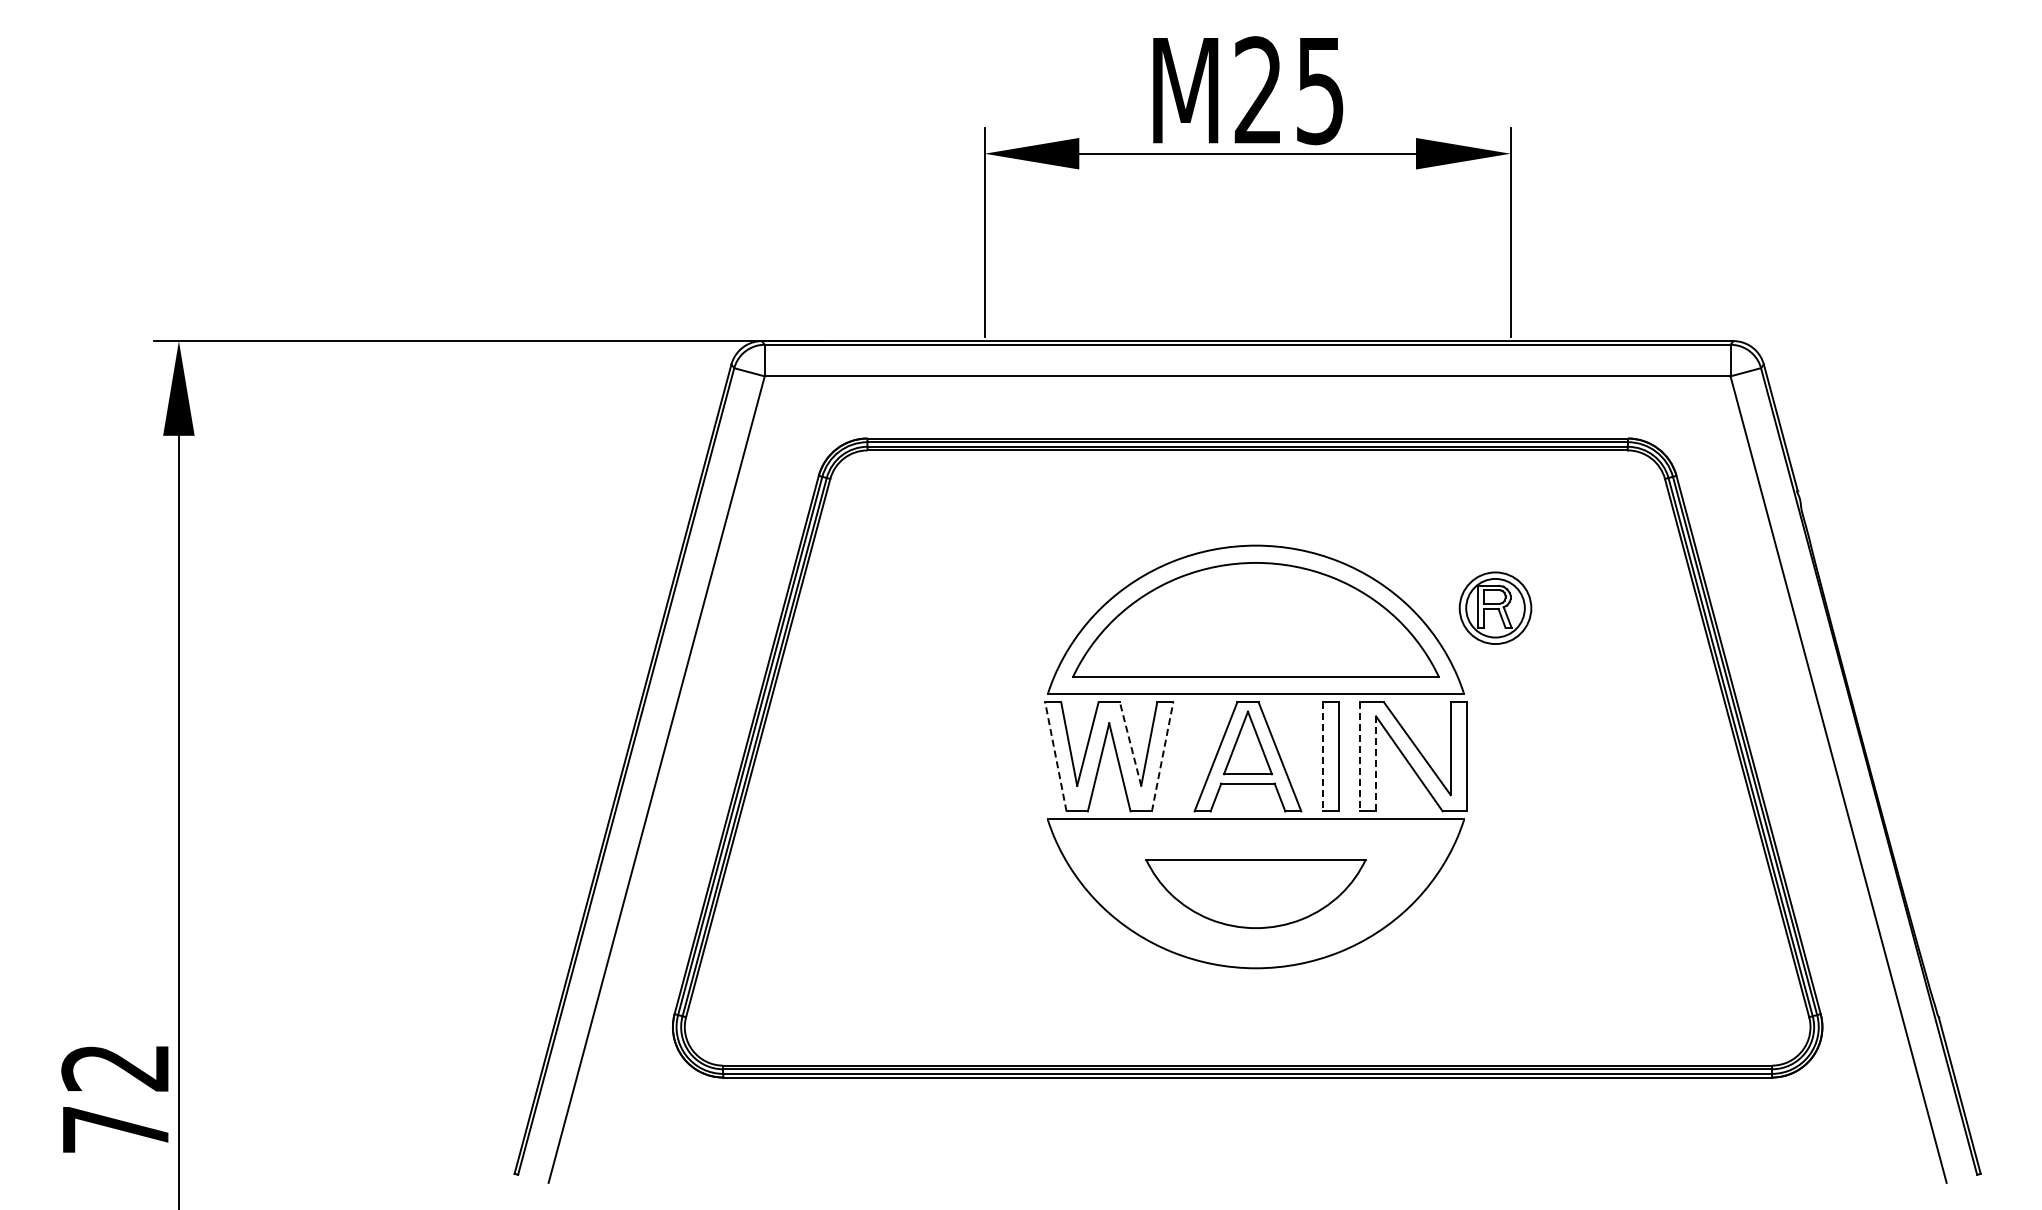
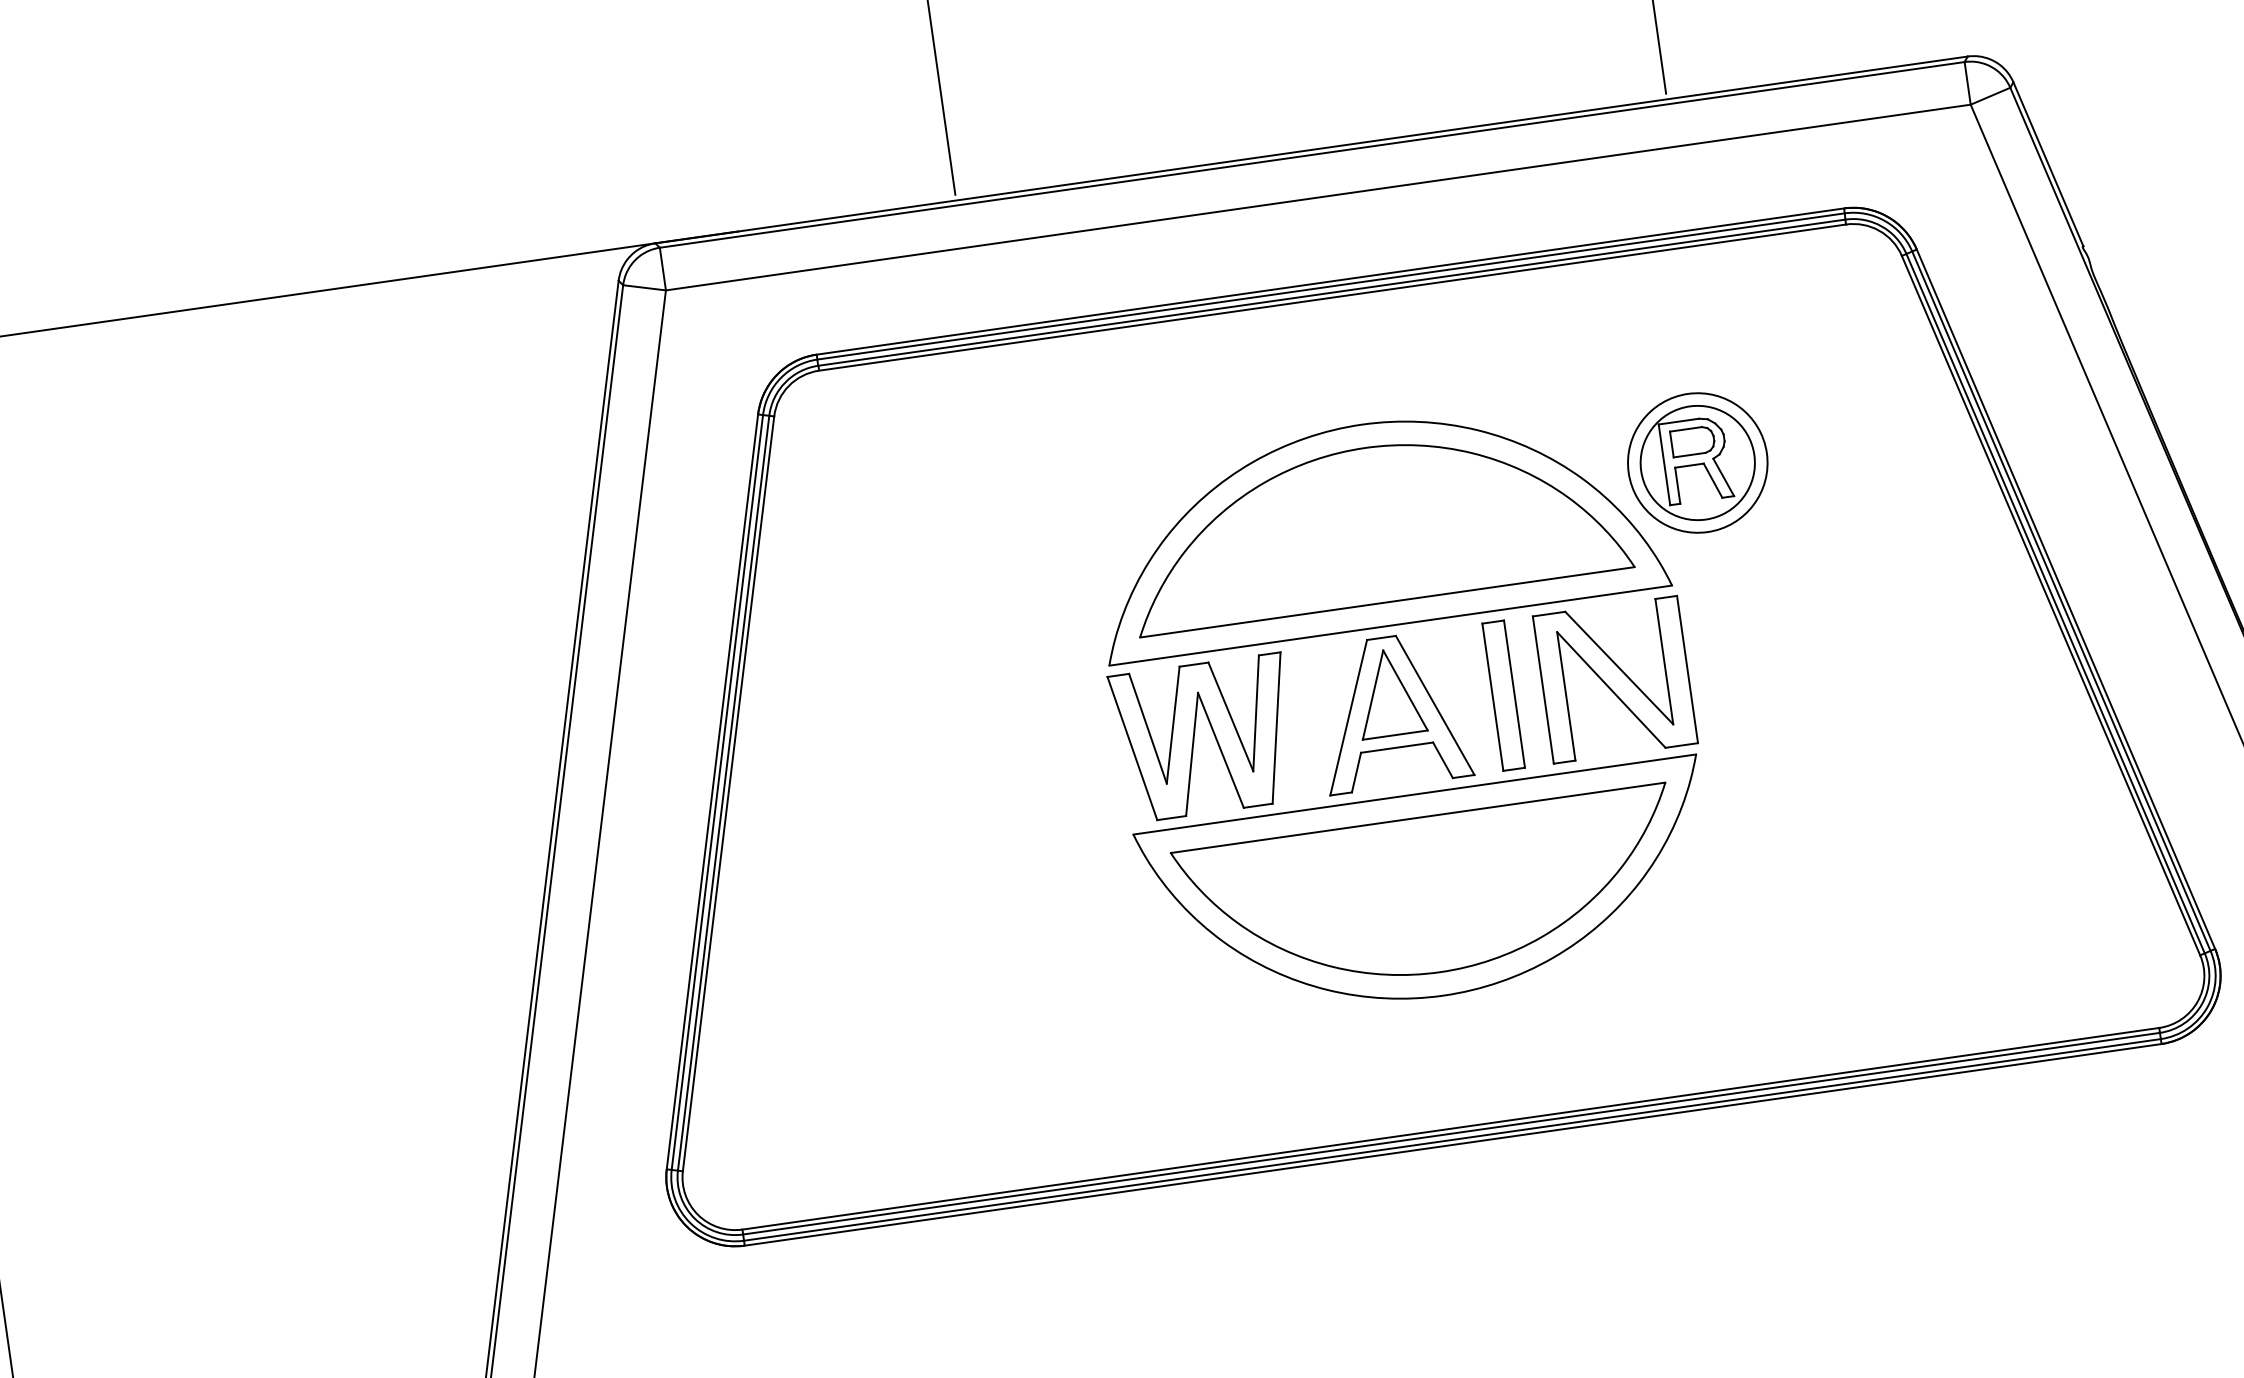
part: (1495, 608) -> (1697, 463), size x1.43
line: (1130, 743) -> (1230, 716), dashed -> solid
line: (1055, 756) -> (1131, 748), dashed -> solid
line: (1162, 756) -> (1276, 727), dashed -> solid
line: (1322, 756) -> (1492, 696), dashed -> solid
line: (1360, 756) -> (1543, 689), dashed -> solid
line: (1376, 763) -> (1566, 695), dashed -> solid
part: (1255, 893) -> (1428, 894), size x1.67

